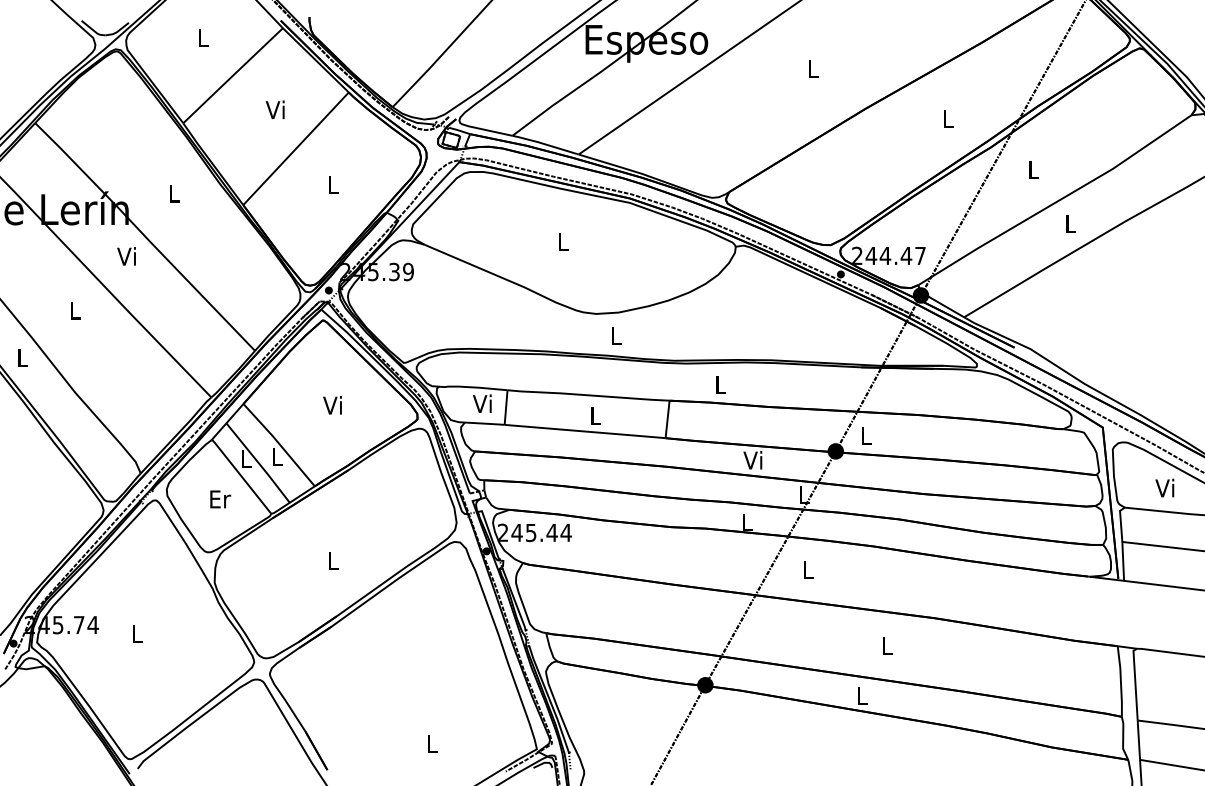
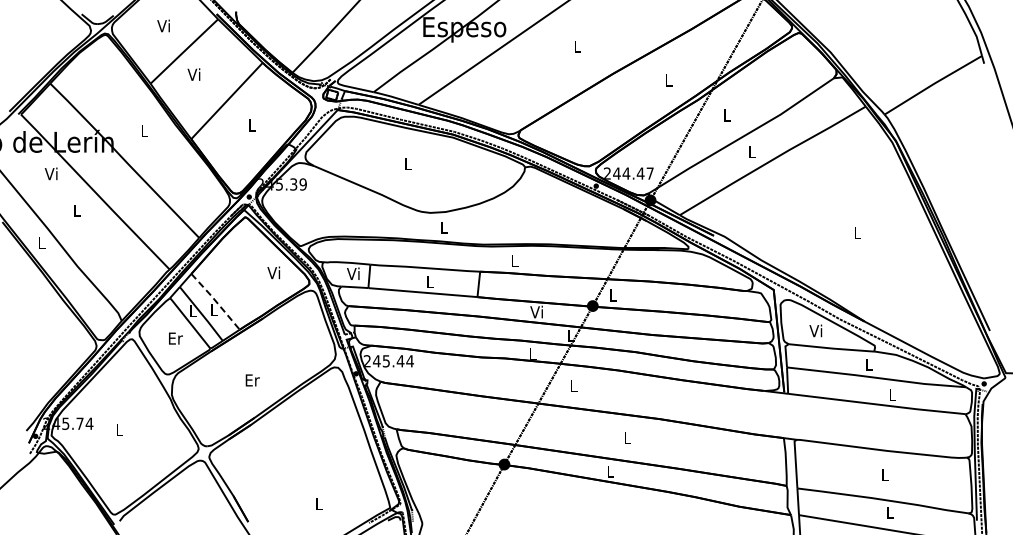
text: (202, 37) -> (163, 25), L -> Vi
text: (274, 109) -> (193, 74), moved
text: (125, 255) -> (50, 173), moved
text: (332, 404) -> (273, 272), moved
line: (279, 443) -> (215, 300), solid -> dashed
text: (333, 561) -> (252, 380), L -> Er

